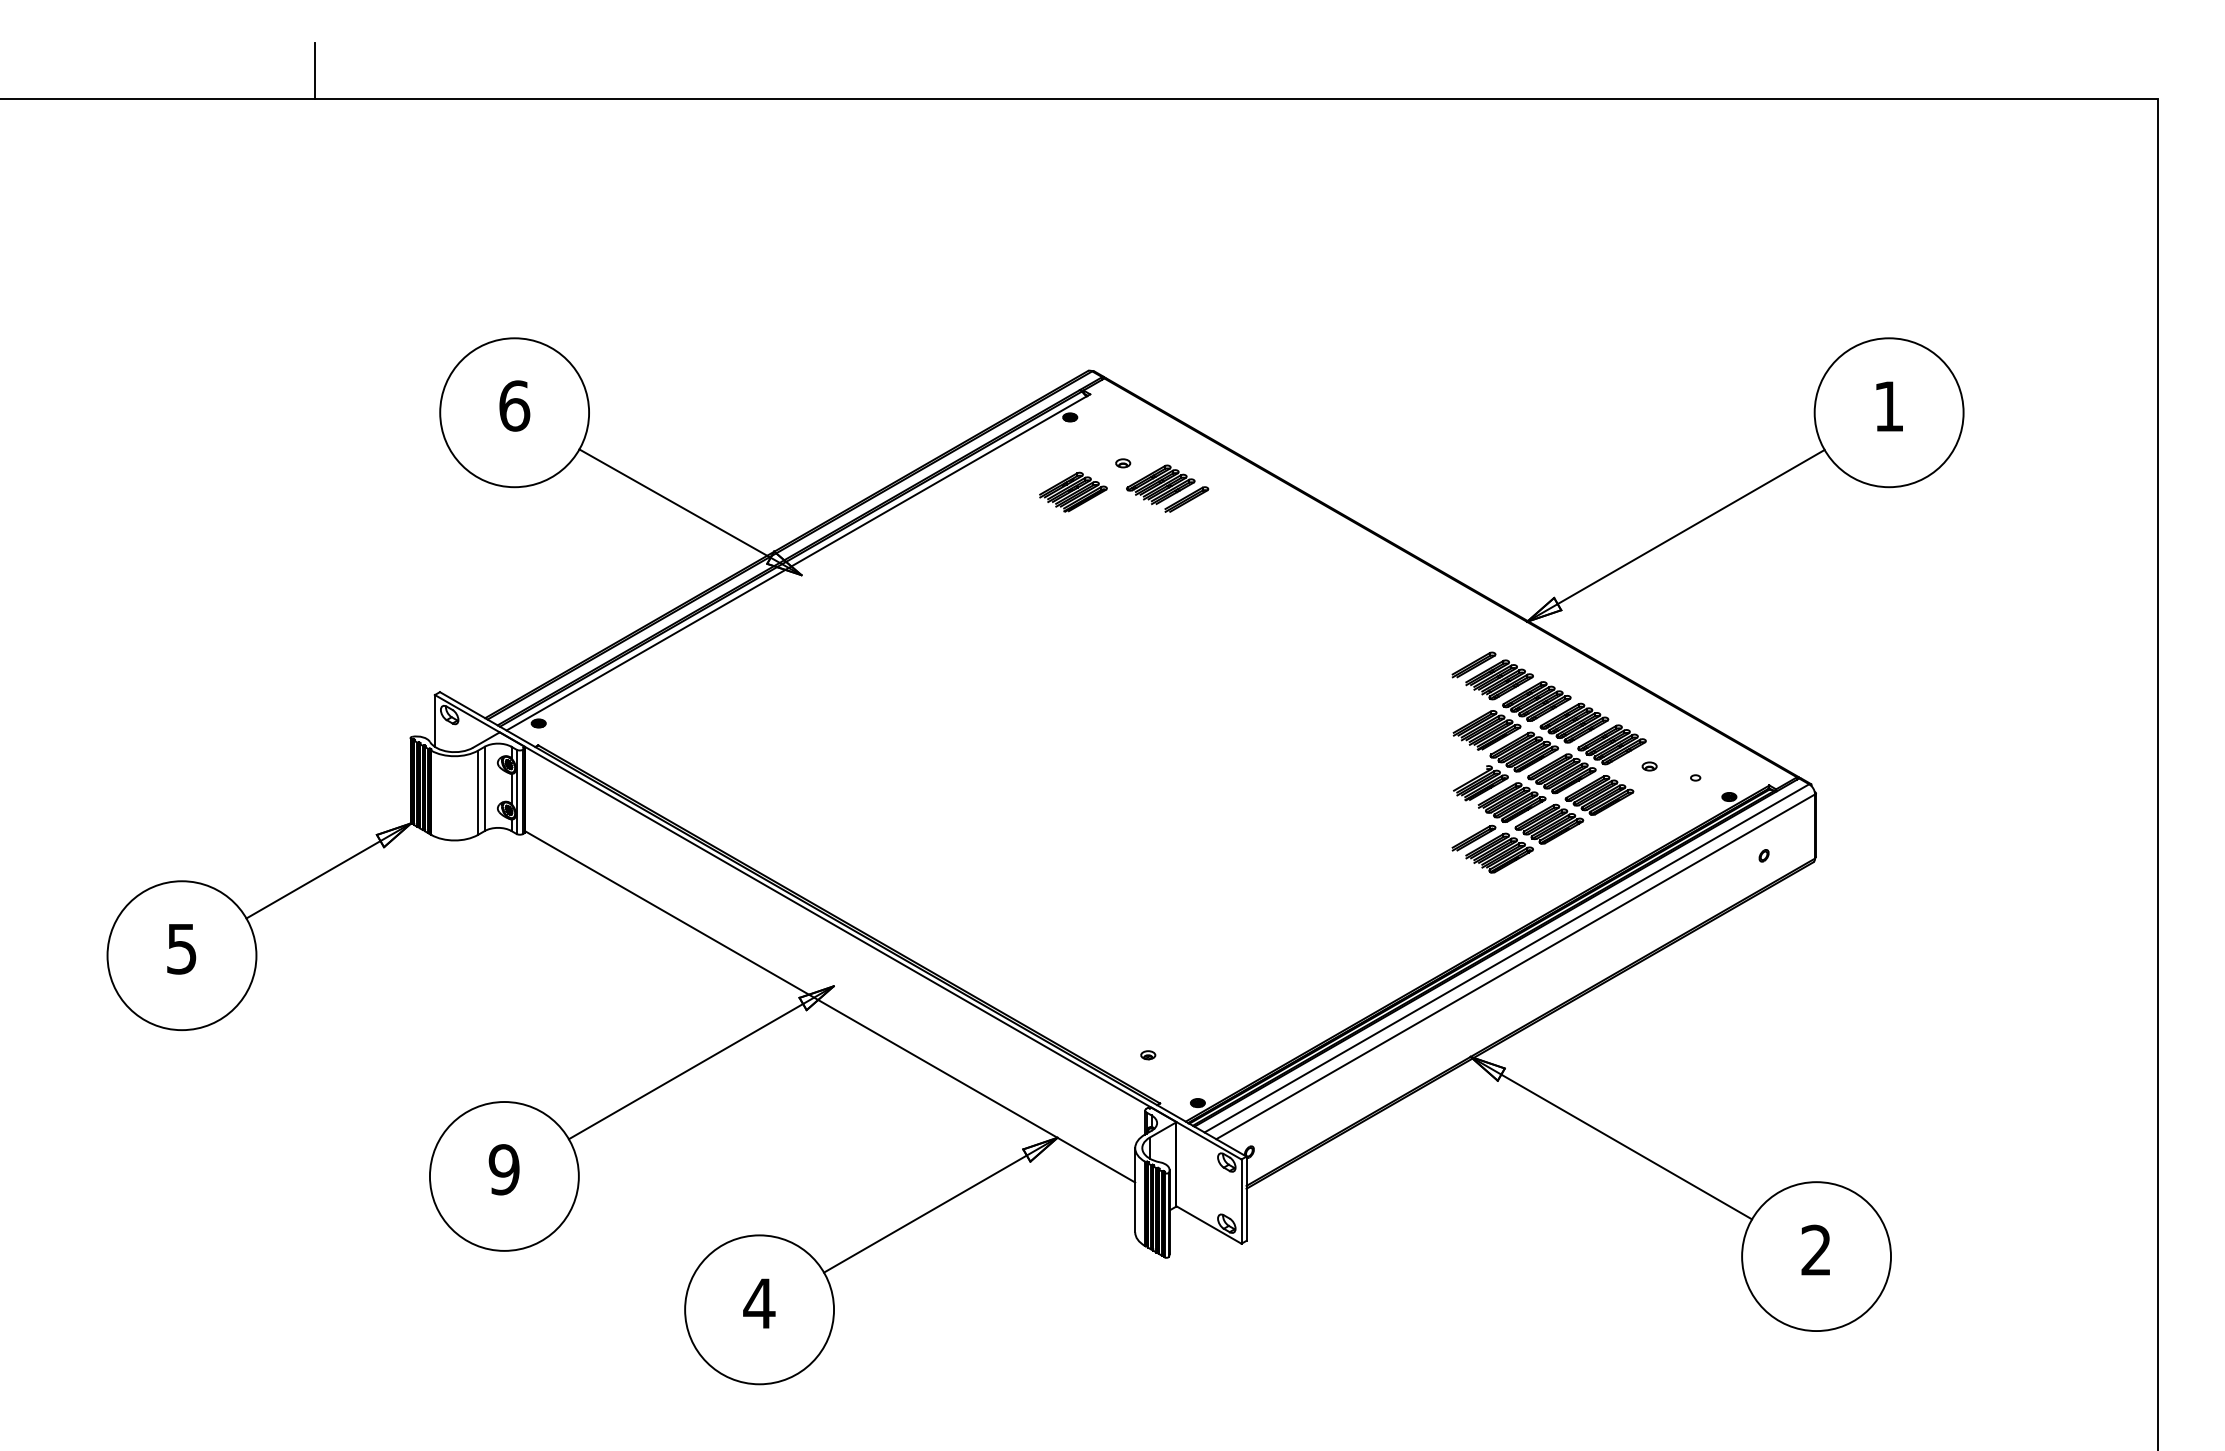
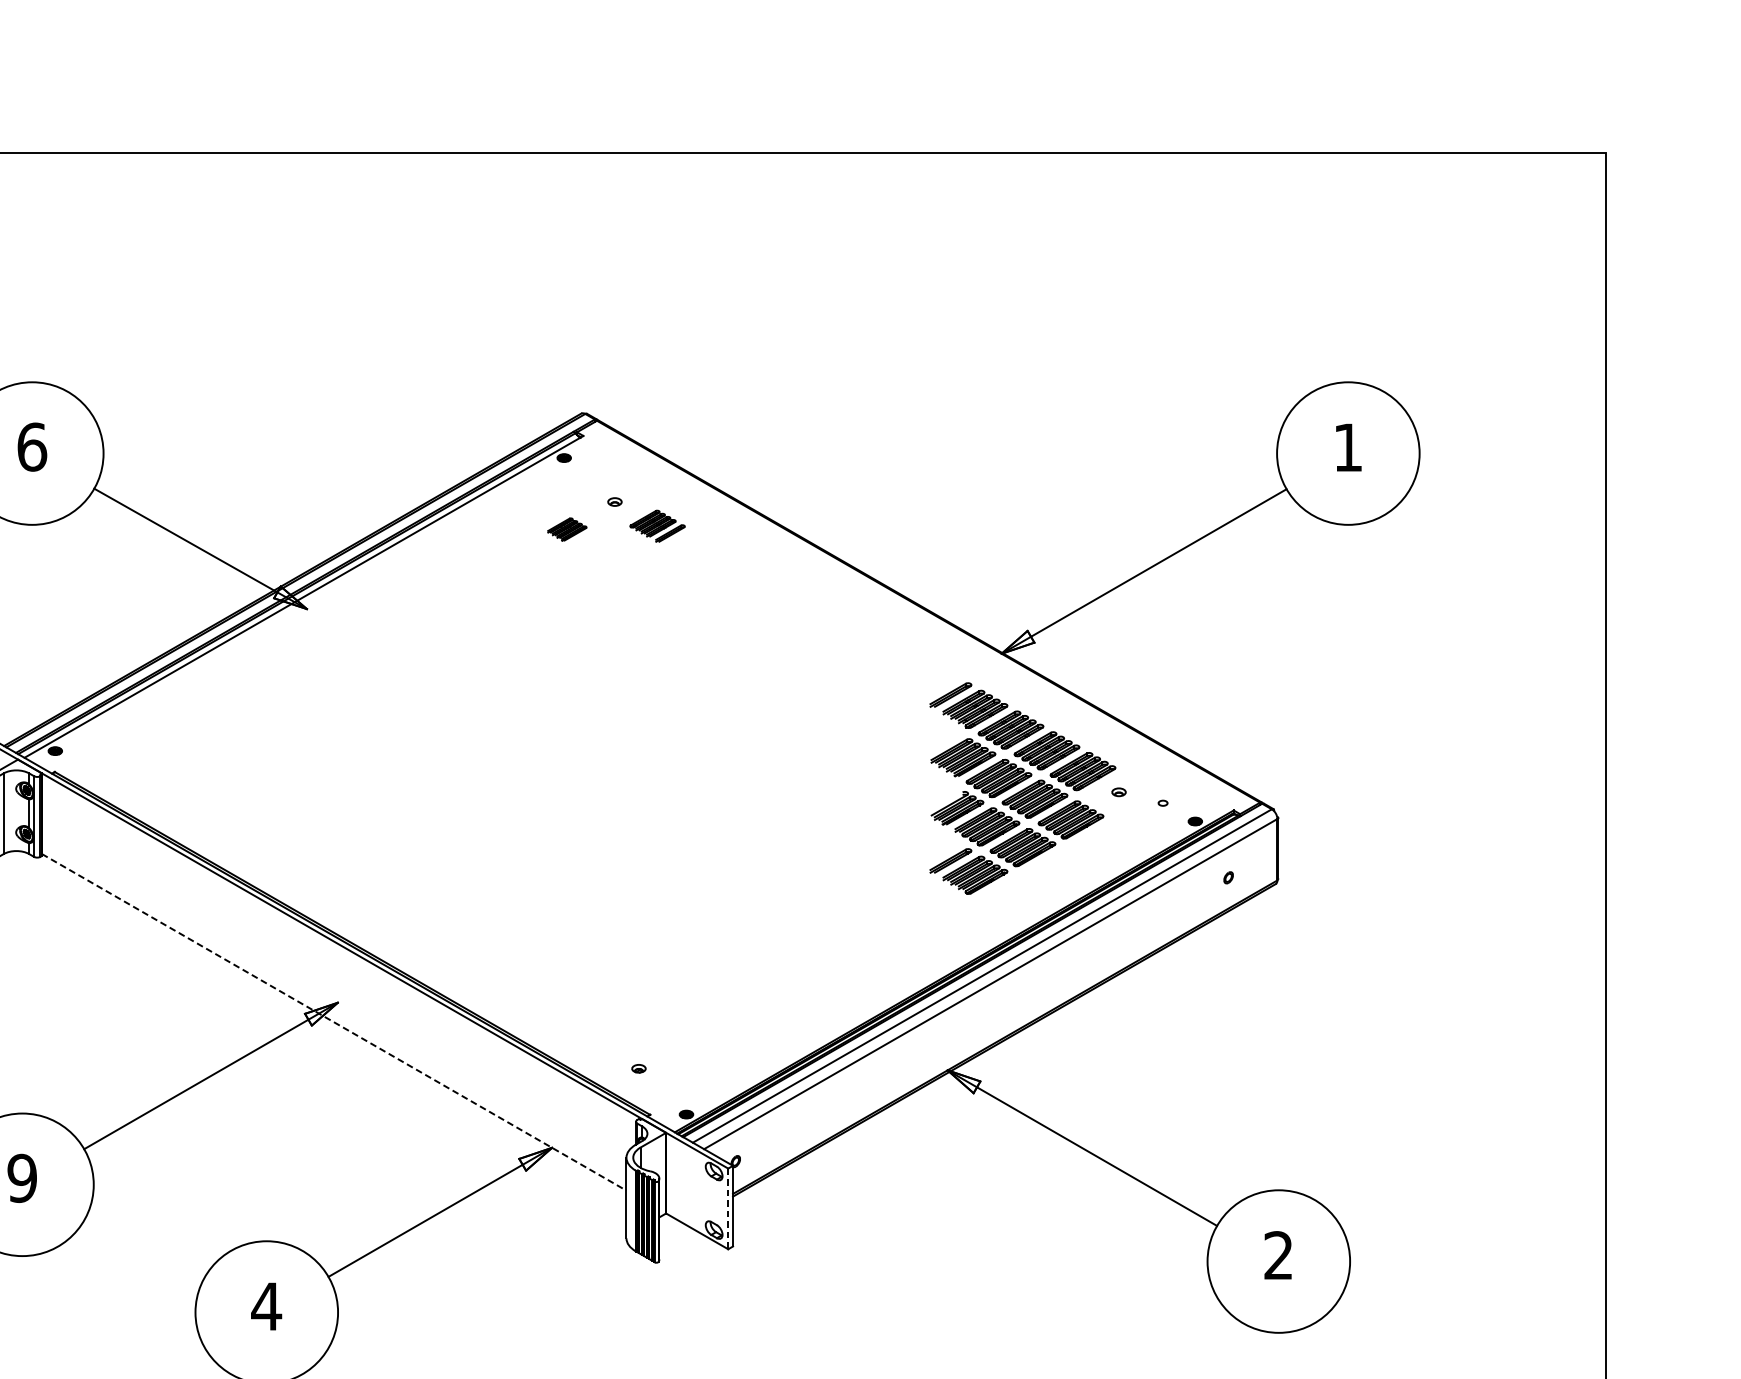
part: (1167, 488) -> (657, 526), size x0.7
part: (1073, 491) -> (567, 528), size x0.6
line: (830, 1006) -> (334, 1022), solid -> dashed
line: (1241, 1202) -> (728, 1209), solid -> dashed

